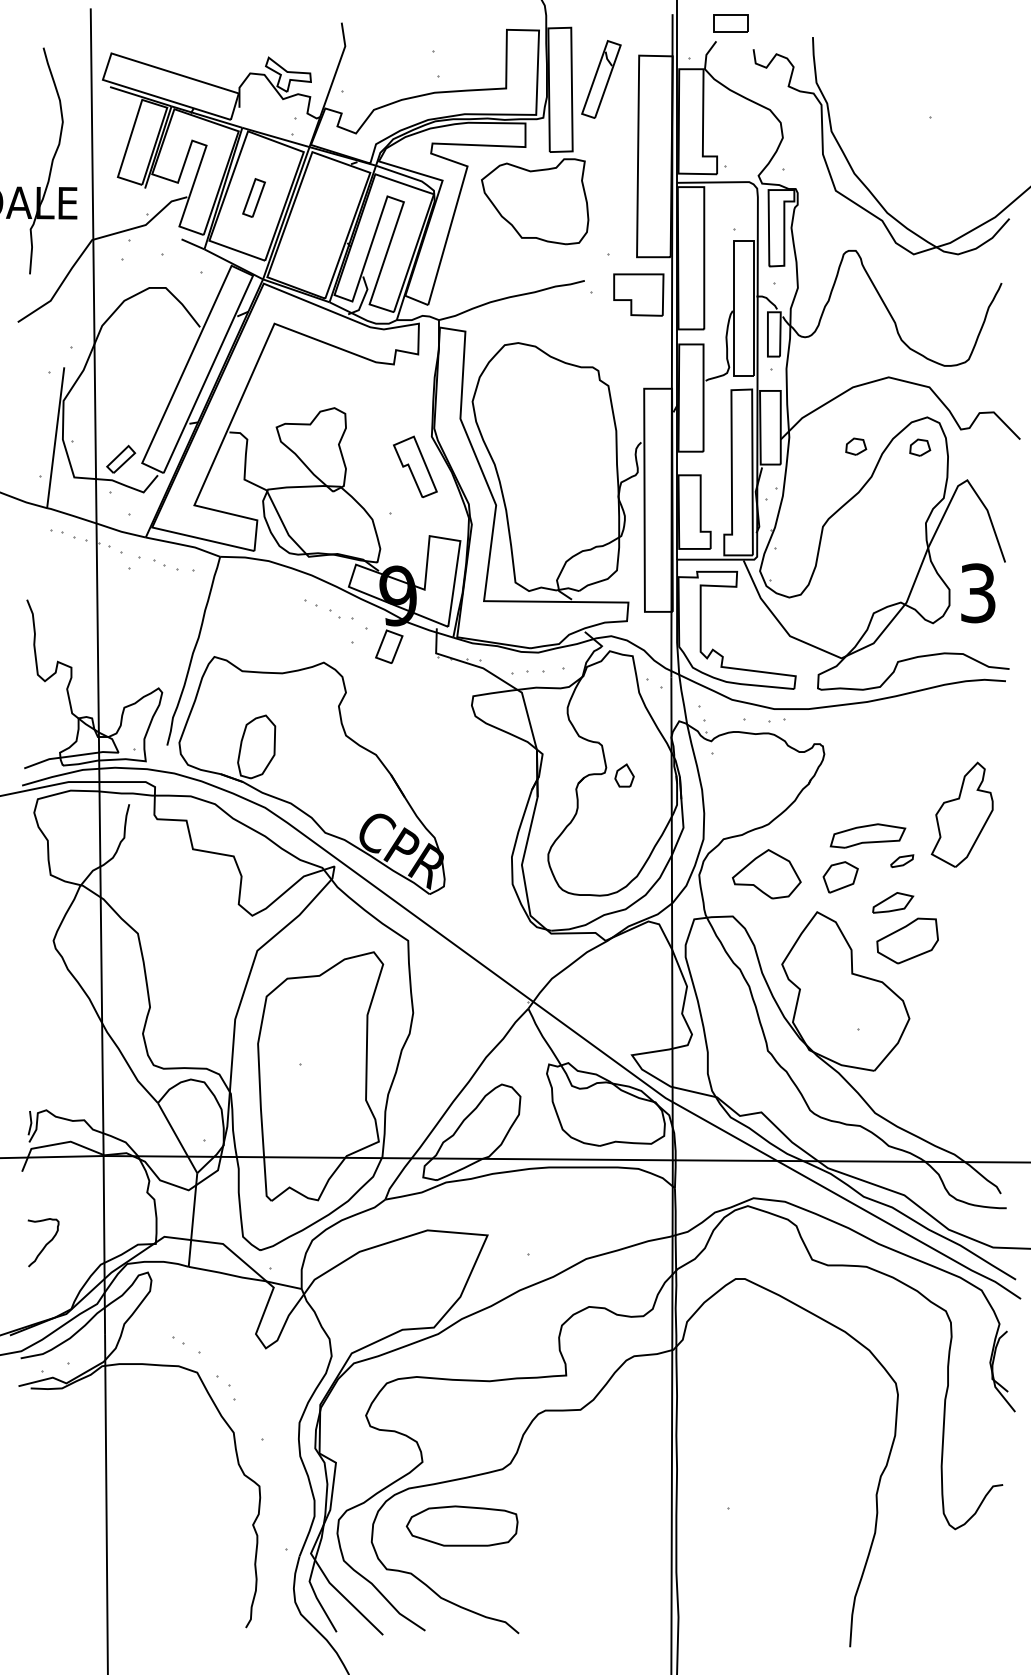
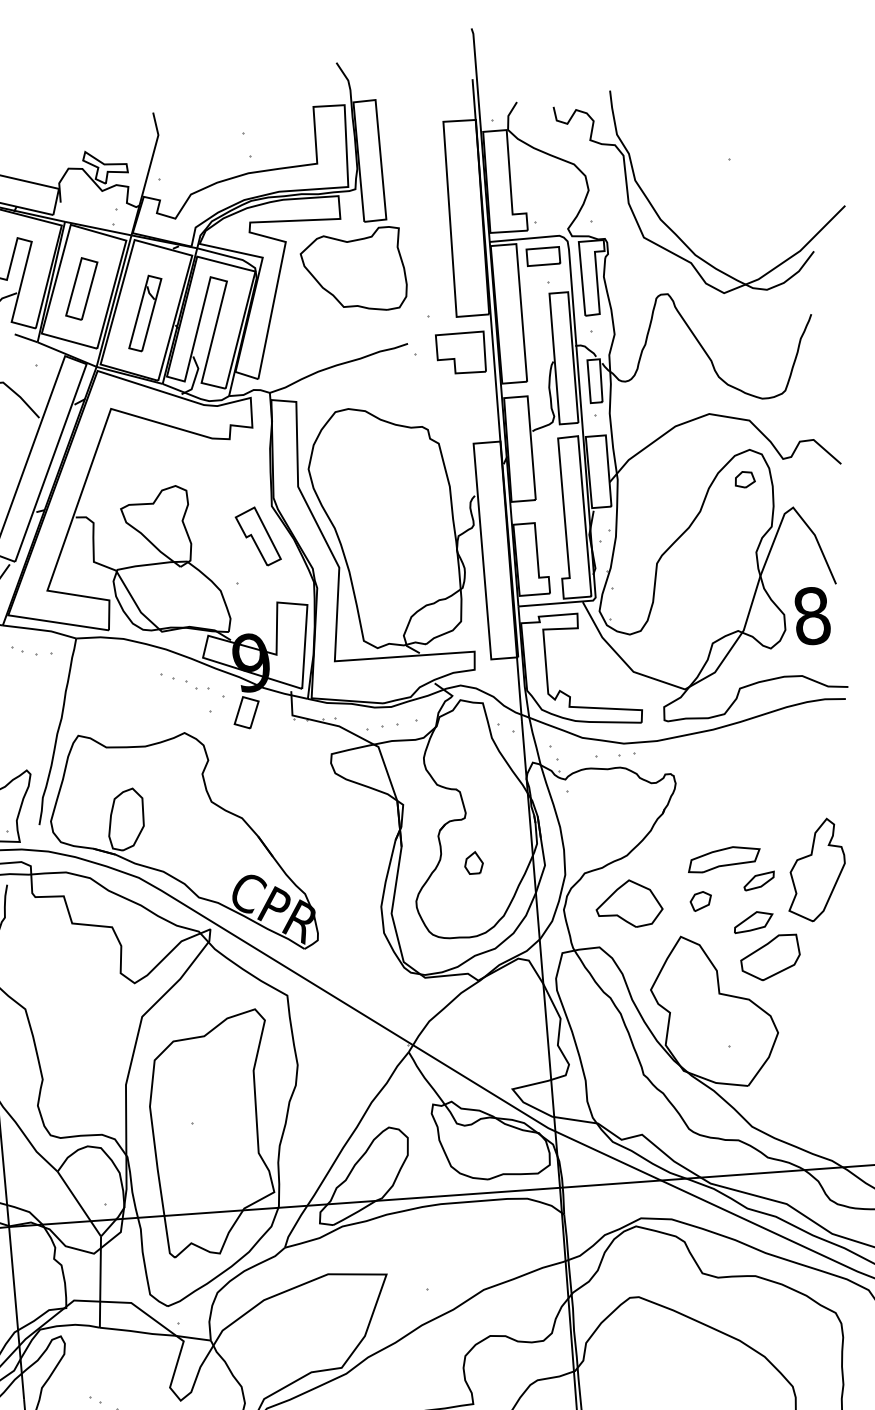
part: (730, 23) -> (542, 256), moved
part: (601, 79) -> (145, 313), moved
part: (253, 197) -> (81, 288), size x1.67
part: (856, 446) -> (683, 483), removed
text: (978, 593) -> (812, 616), 3 -> 8
part: (624, 775) -> (473, 862), moved
part: (961, 814) -> (815, 870), moved
part: (901, 860) -> (758, 880), size x1.43
part: (840, 877) -> (700, 901), size x0.62

